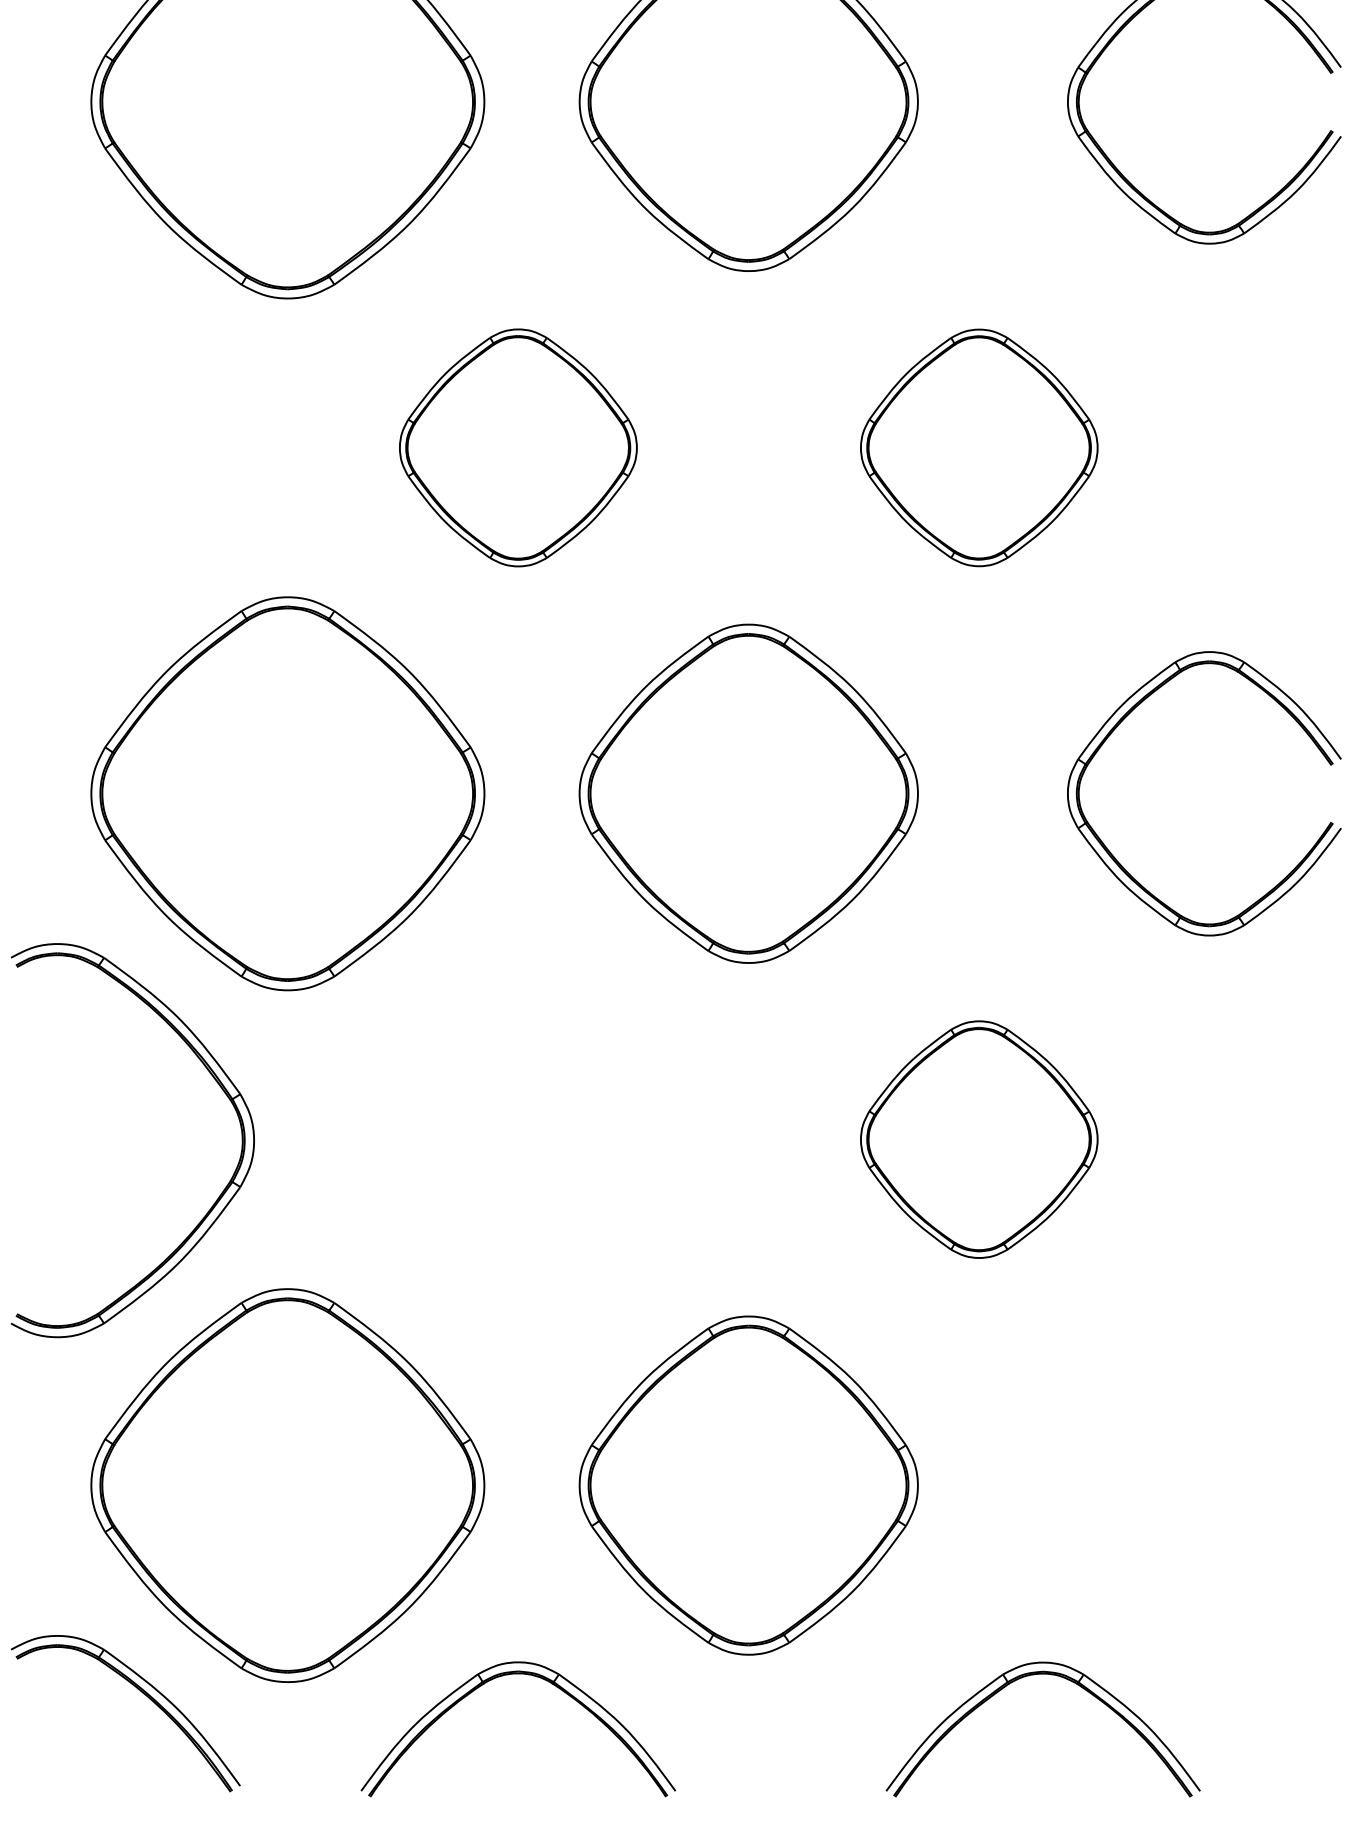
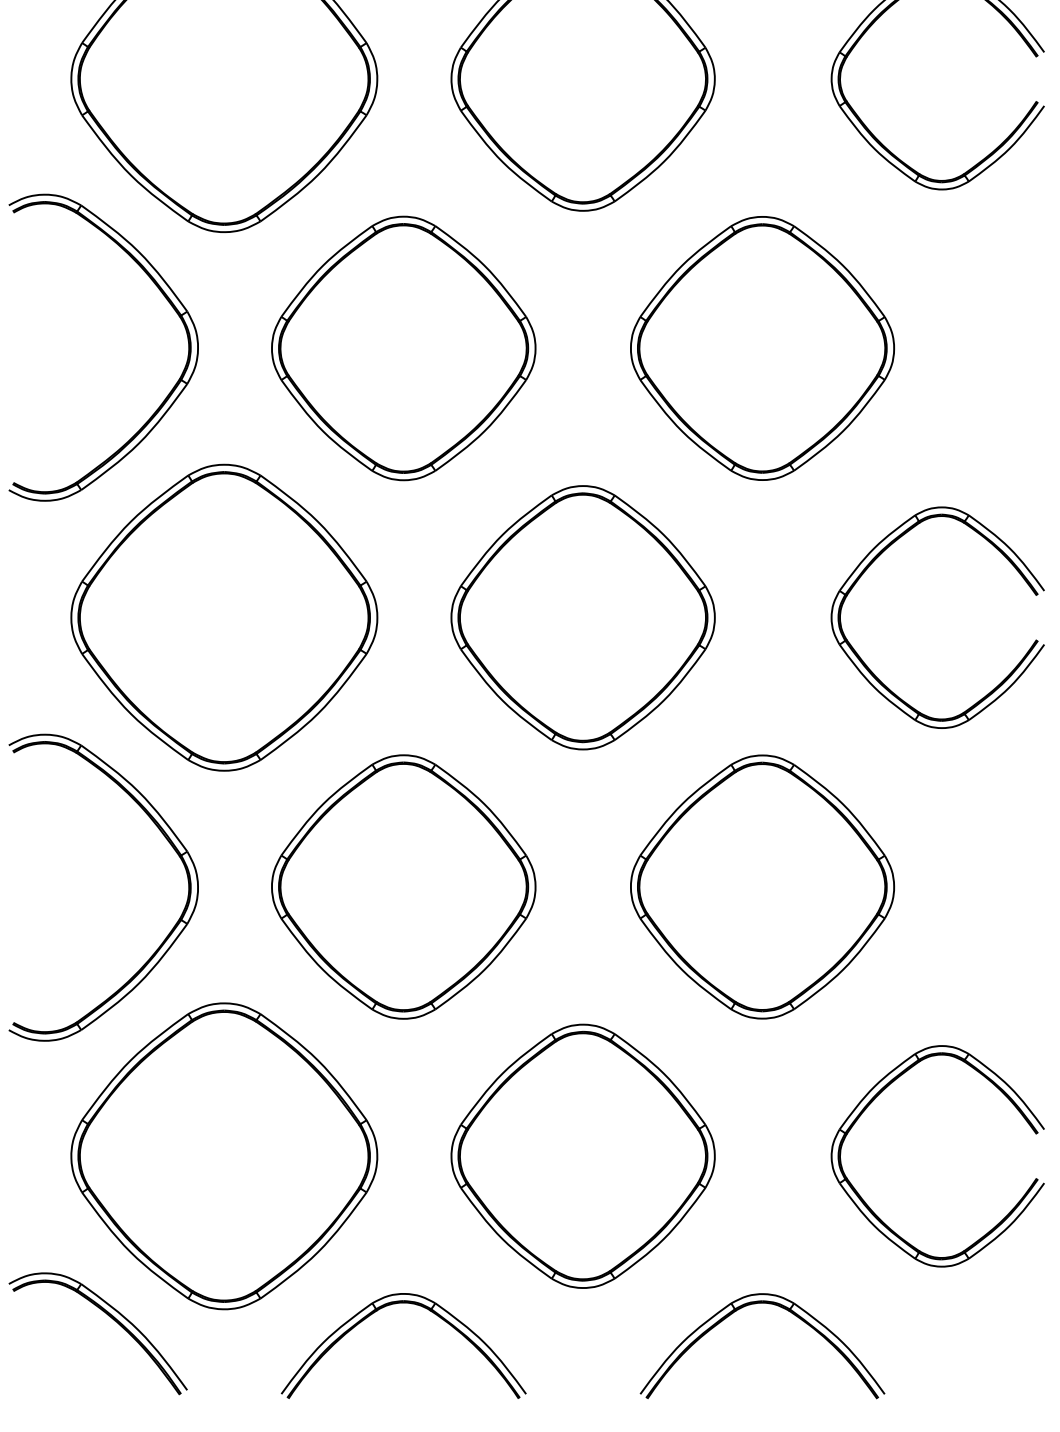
part: (214, 386) -> (167, 300), added
part: (518, 447) -> (403, 348), size x1.43
part: (979, 447) -> (762, 348), size x1.43
part: (518, 1139) -> (403, 886), added
part: (979, 1139) -> (762, 886), size x1.43
part: (1127, 1408) -> (877, 1096), added
part: (1034, 1675) -> (755, 1304), moved

